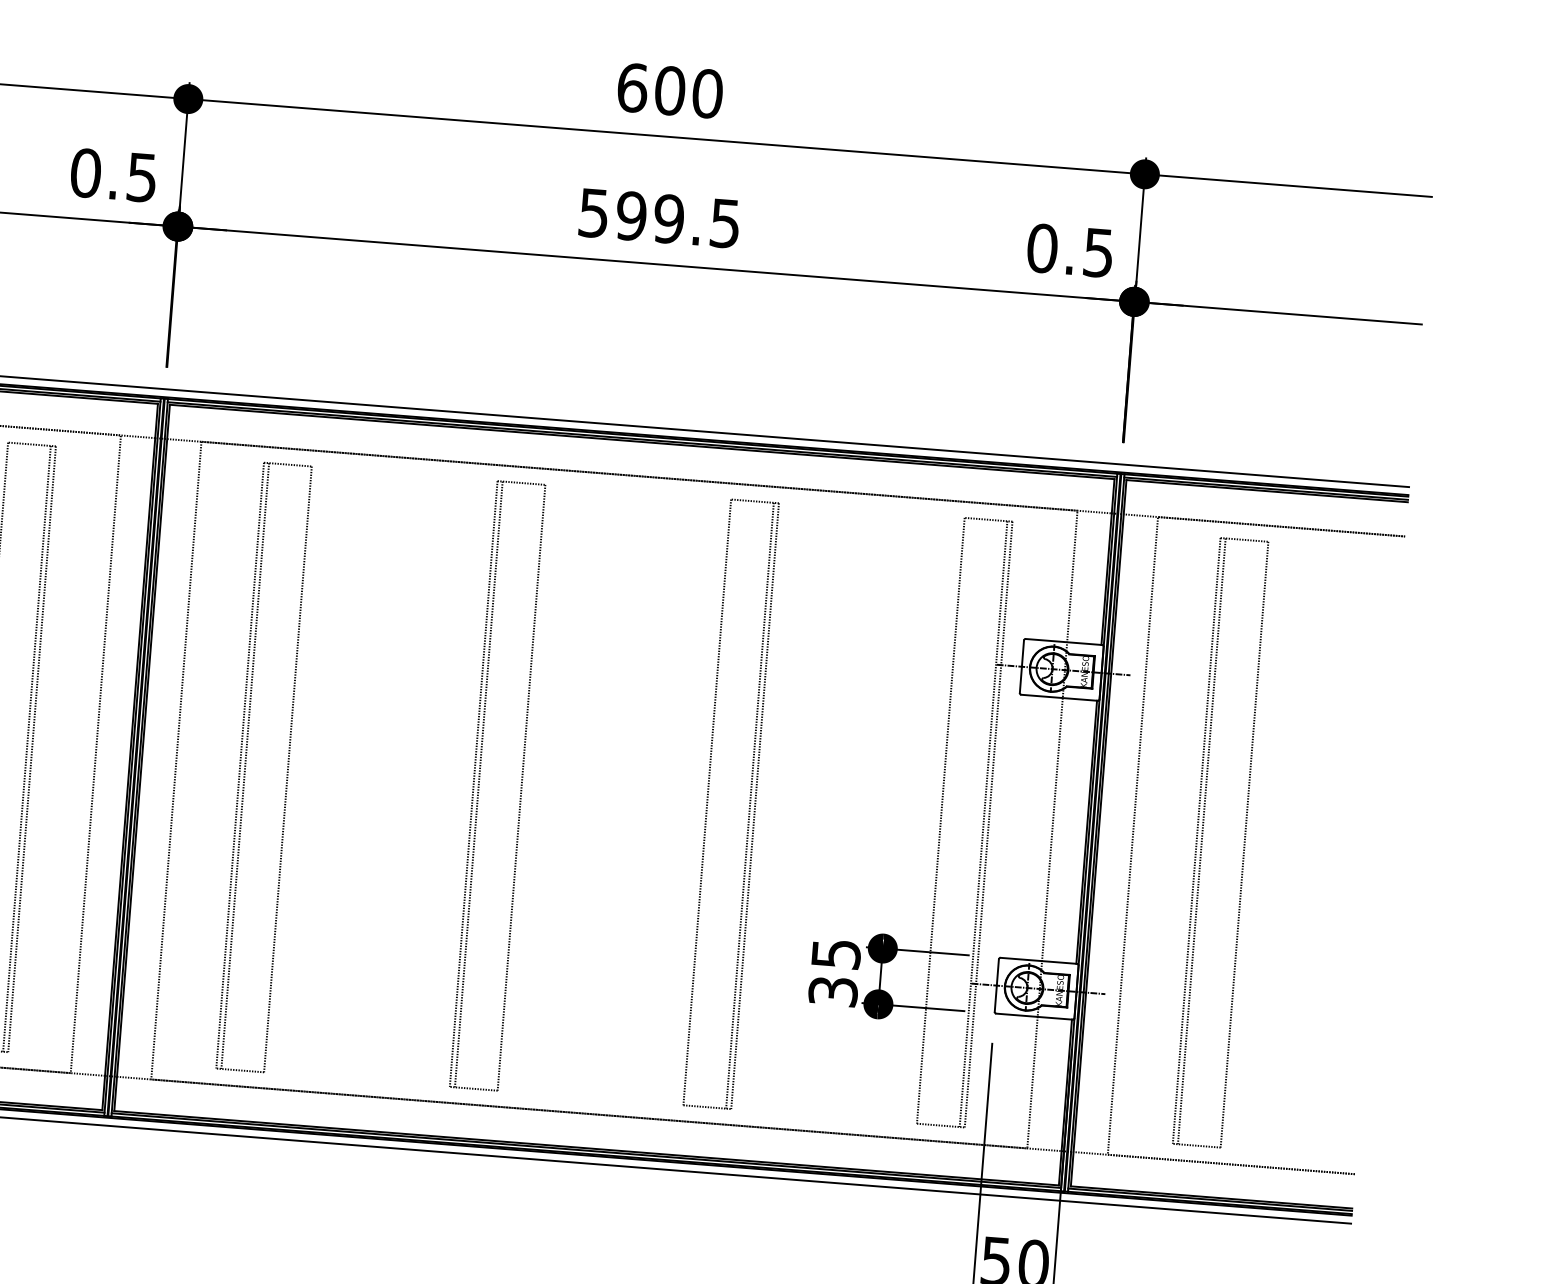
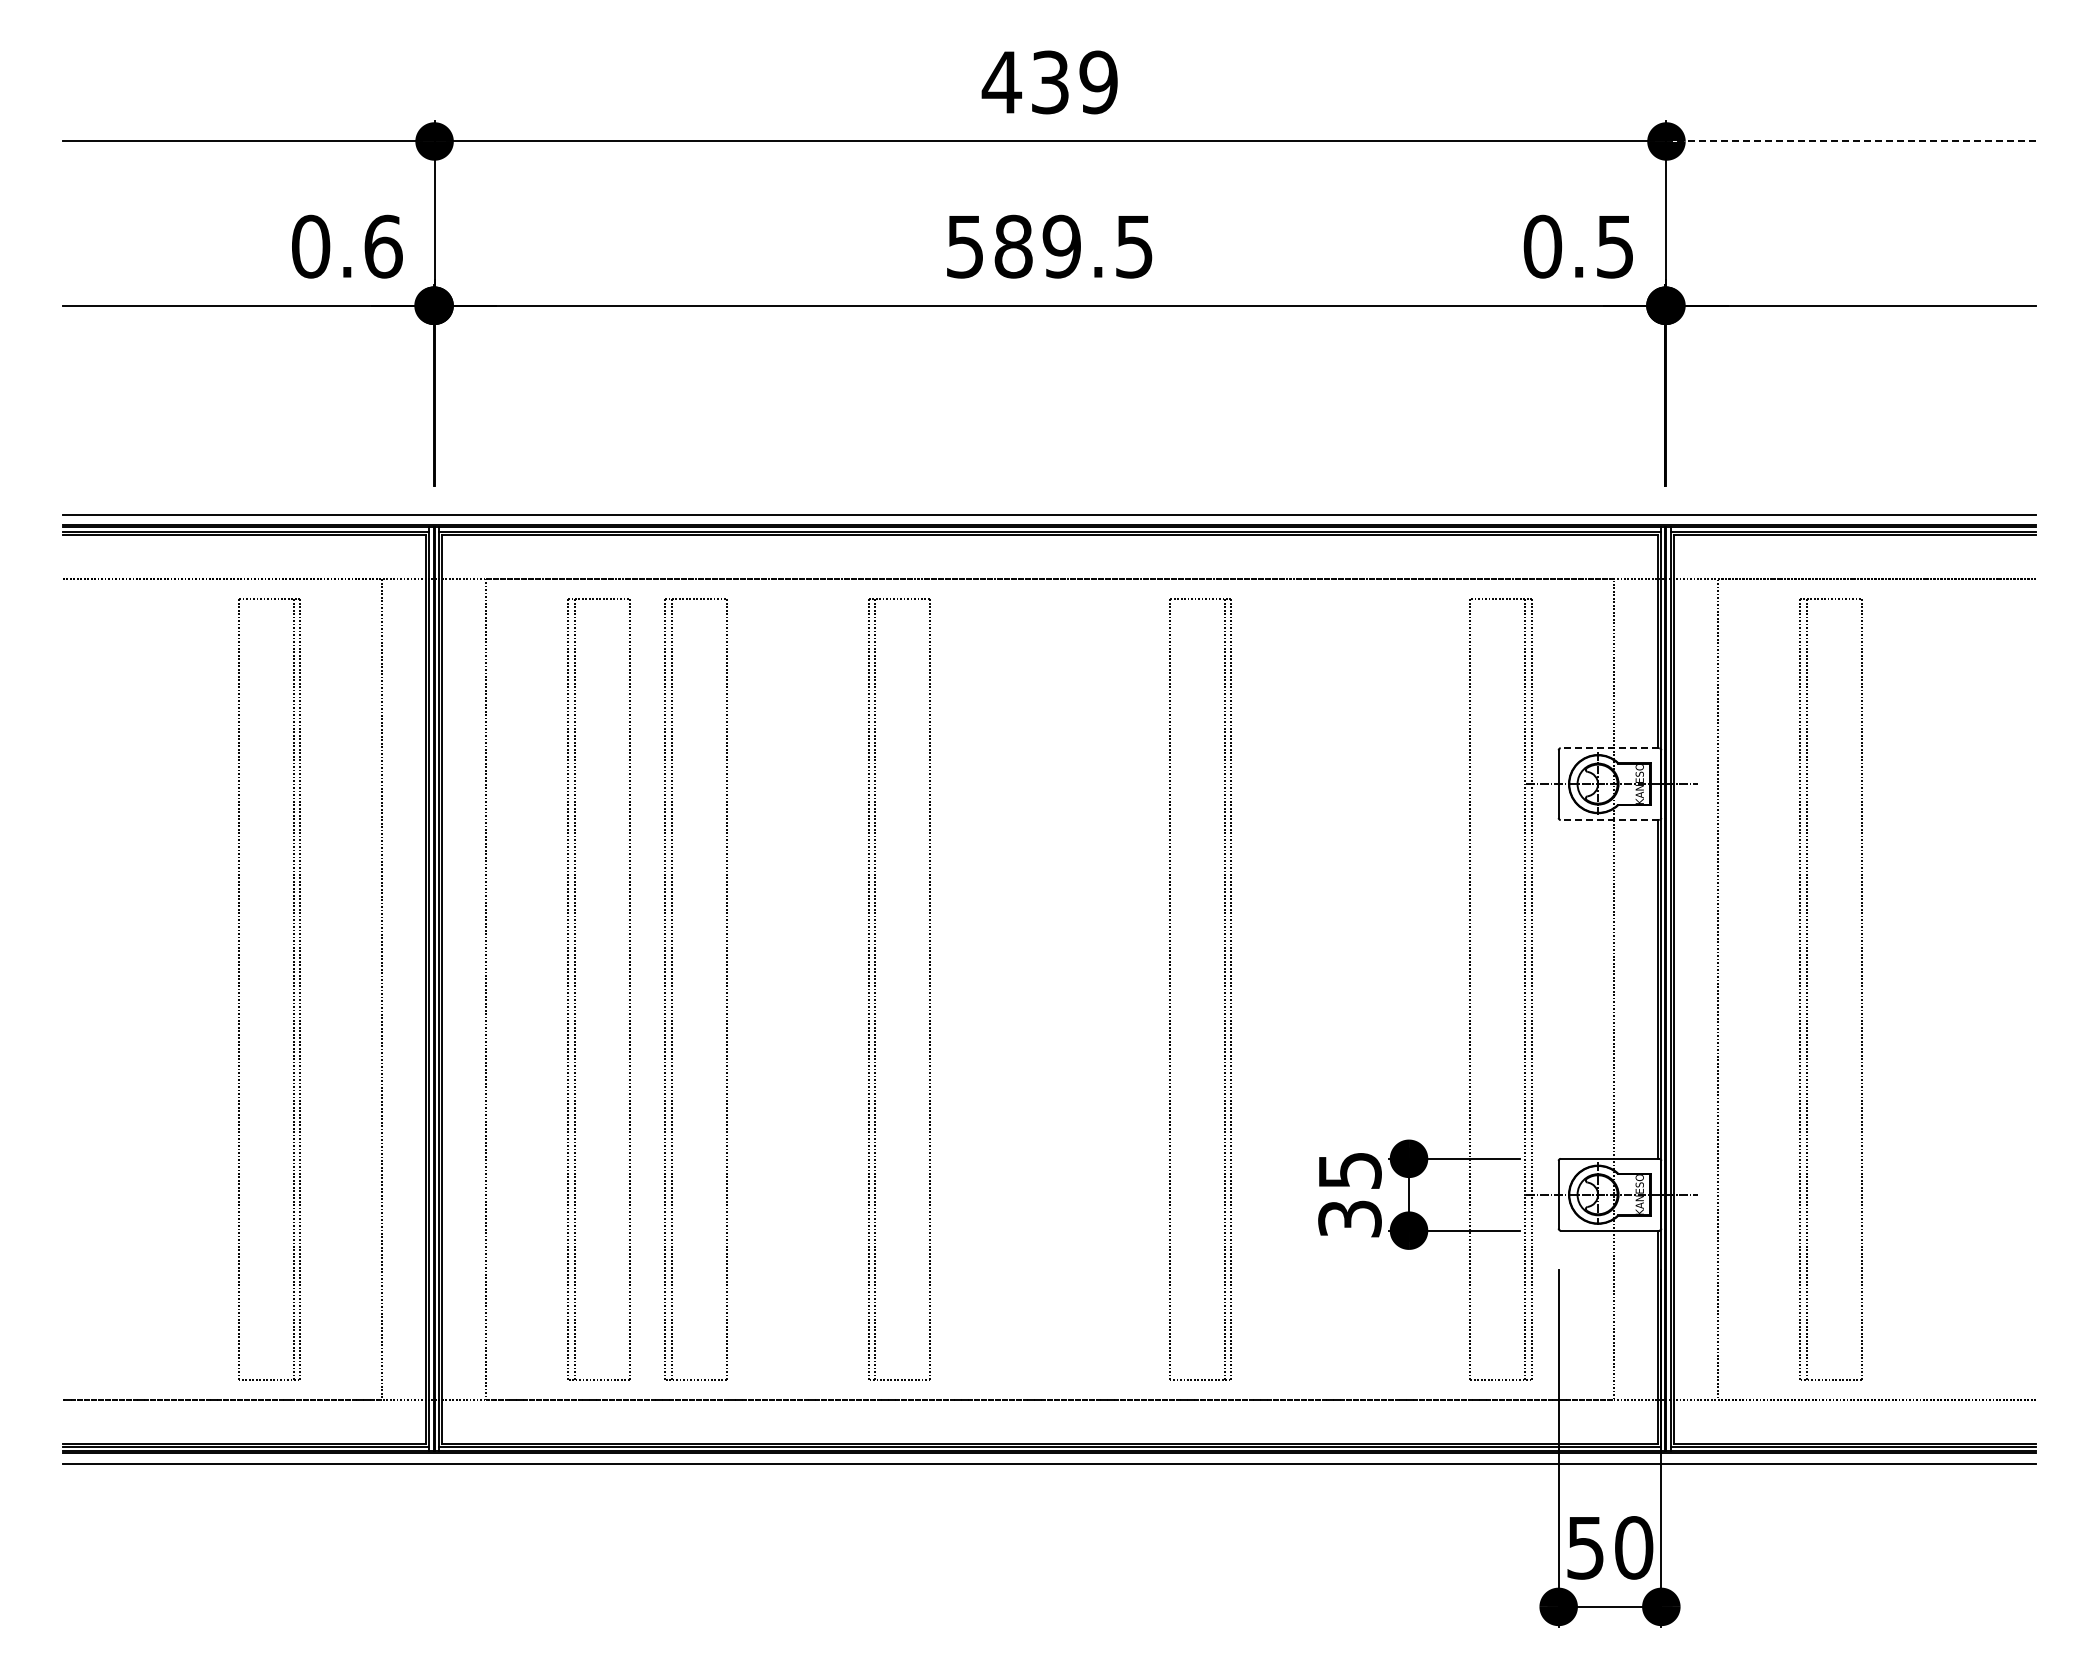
text: (669, 90) -> (1049, 82), 600 -> 439
text: (142, 177) -> (383, 246), 0.5 -> 0.6
line: (1288, 185) -> (1851, 141), solid -> dashed
text: (631, 215) -> (1013, 246), 599.5 -> 589.5
line: (1063, 642) -> (1609, 748), solid -> dashed
line: (1059, 698) -> (1609, 820), solid -> dashed
part: (321, 772) -> (672, 989), added

